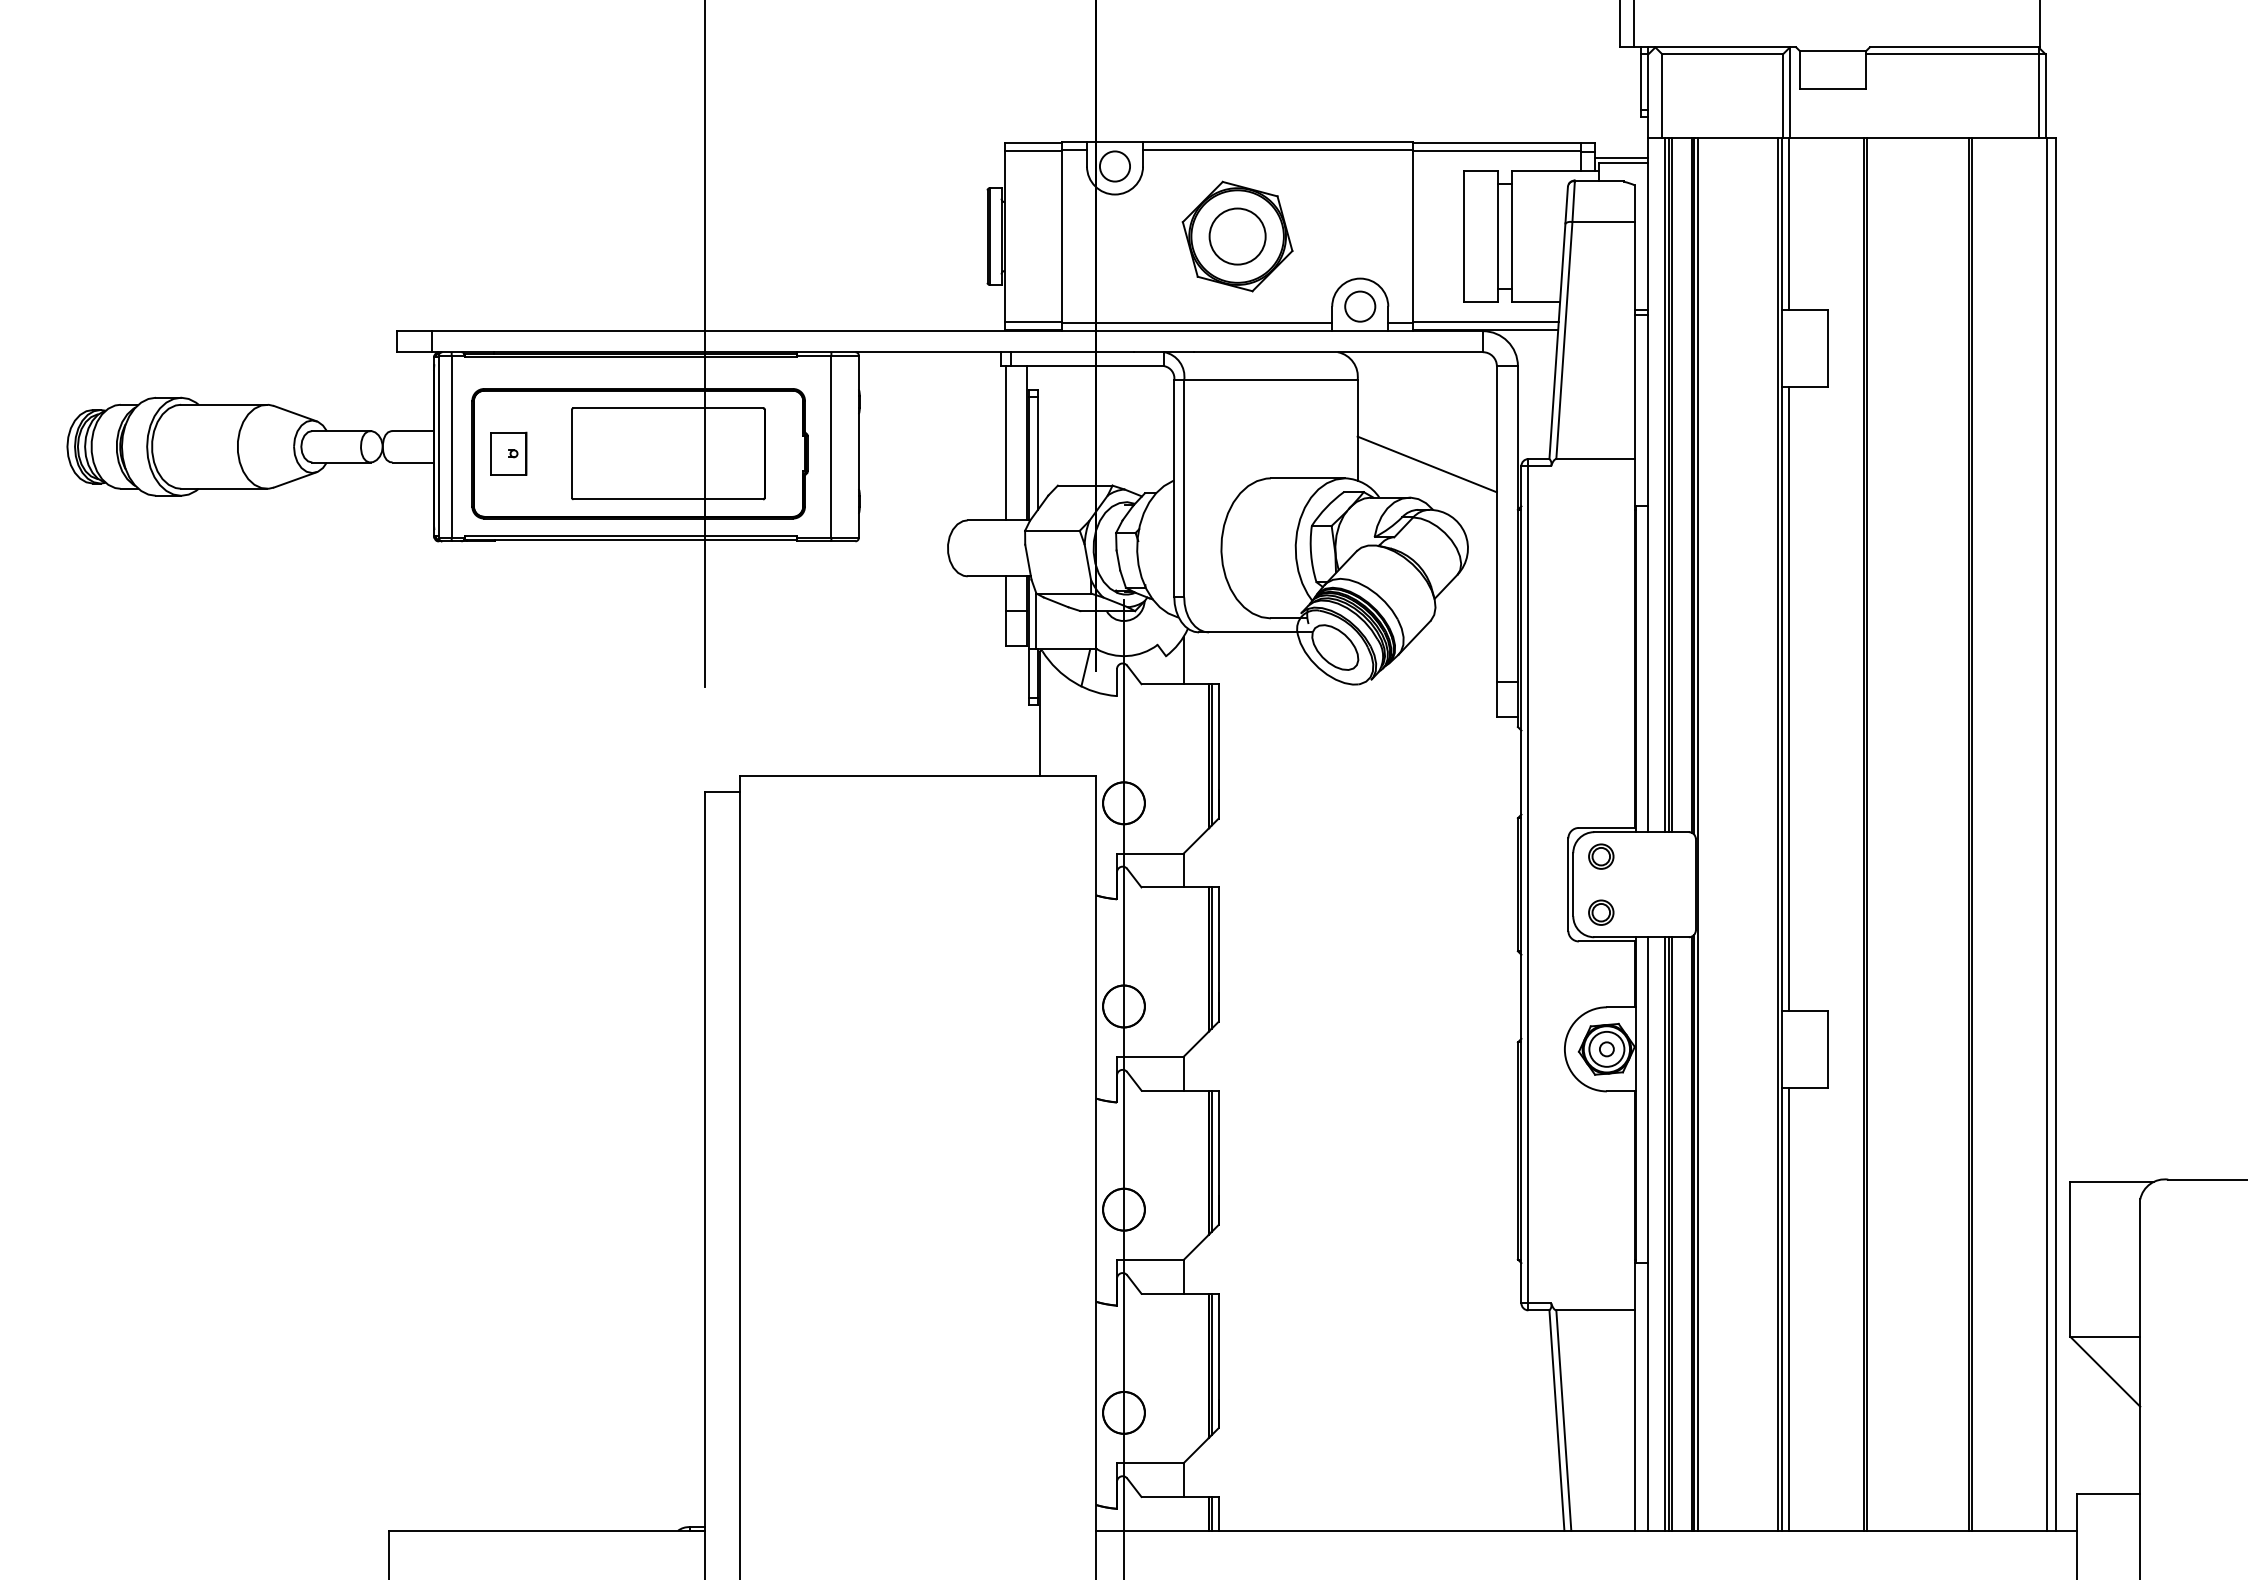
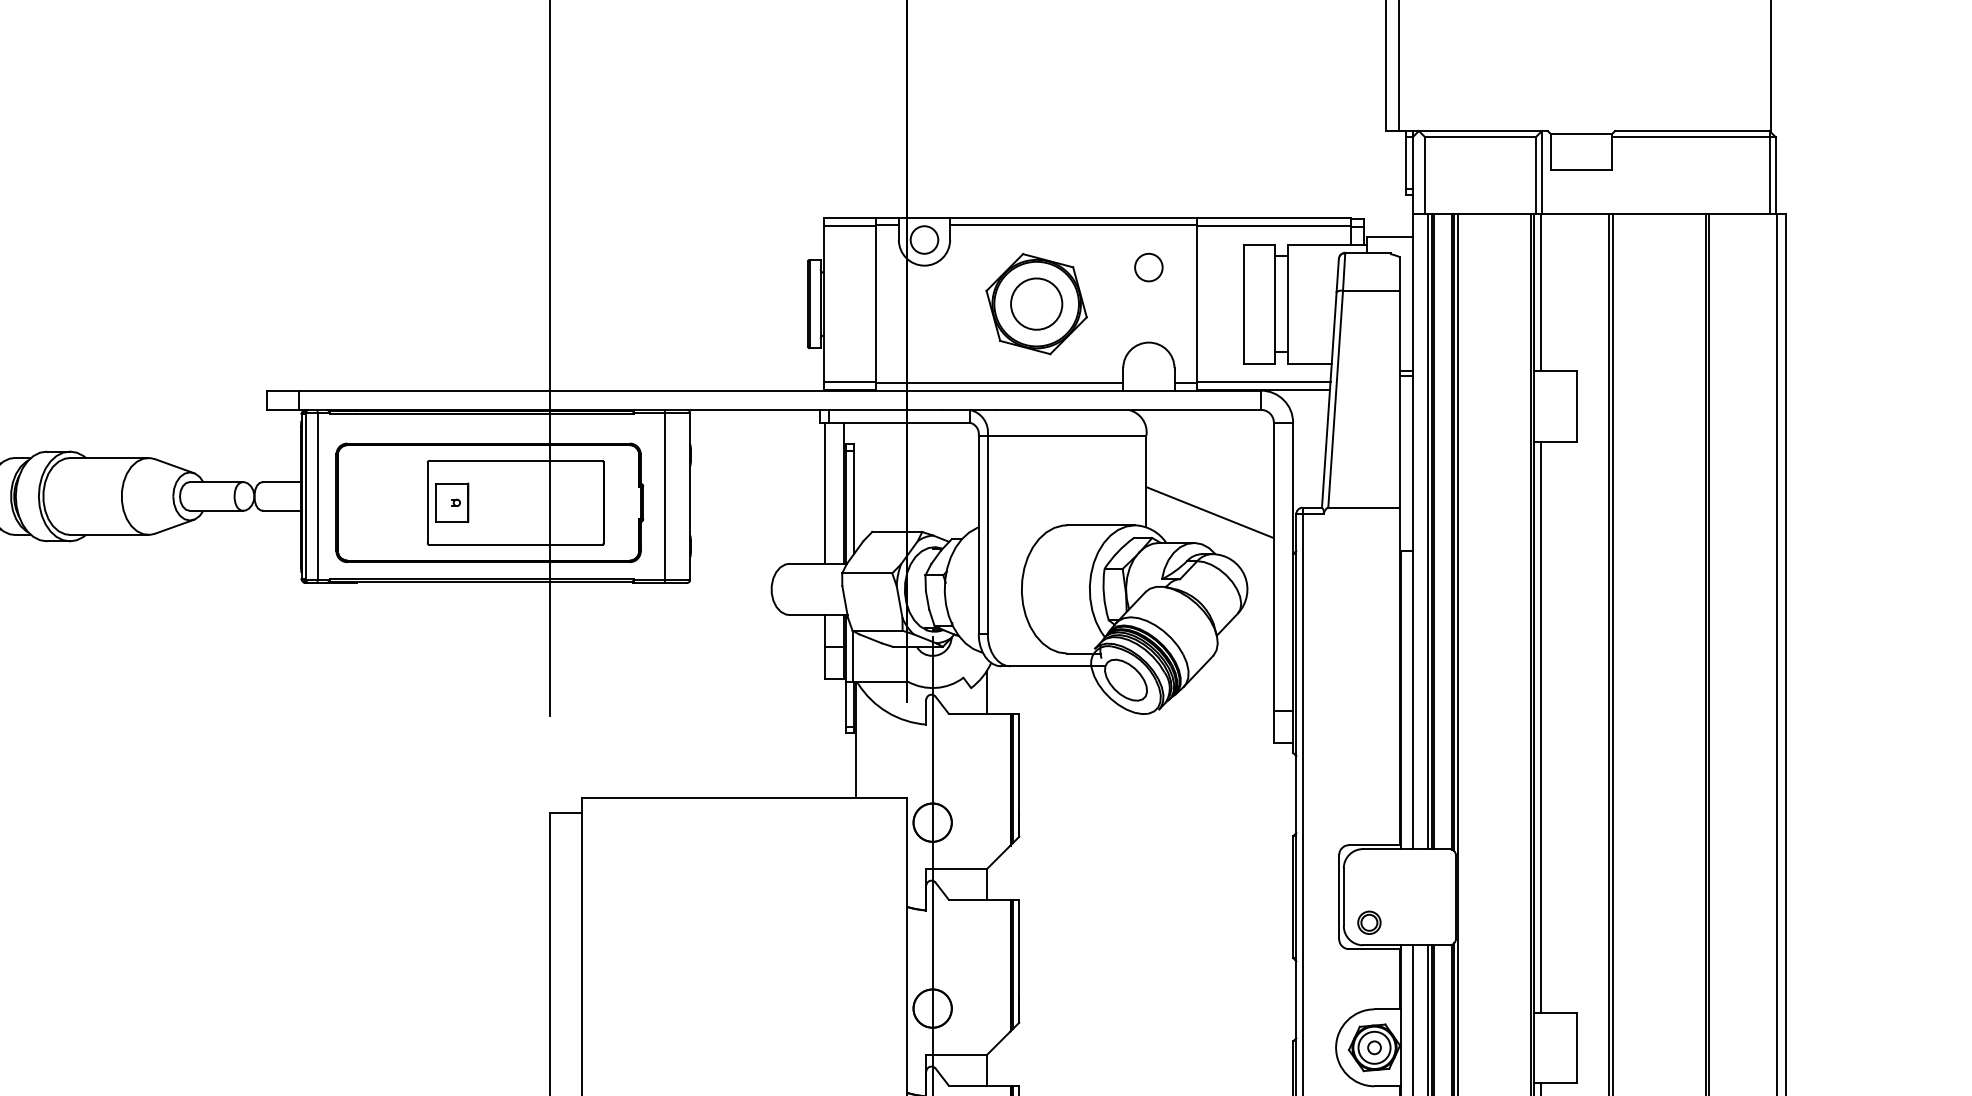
line: (1621, 158) -> (1387, 232), removed
circle: (1360, 306) -> (1149, 267), moved
part: (508, 453) -> (451, 502), moved
line: (1085, 667) -> (897, 698), removed
part: (1601, 856) -> (1369, 871), removed

